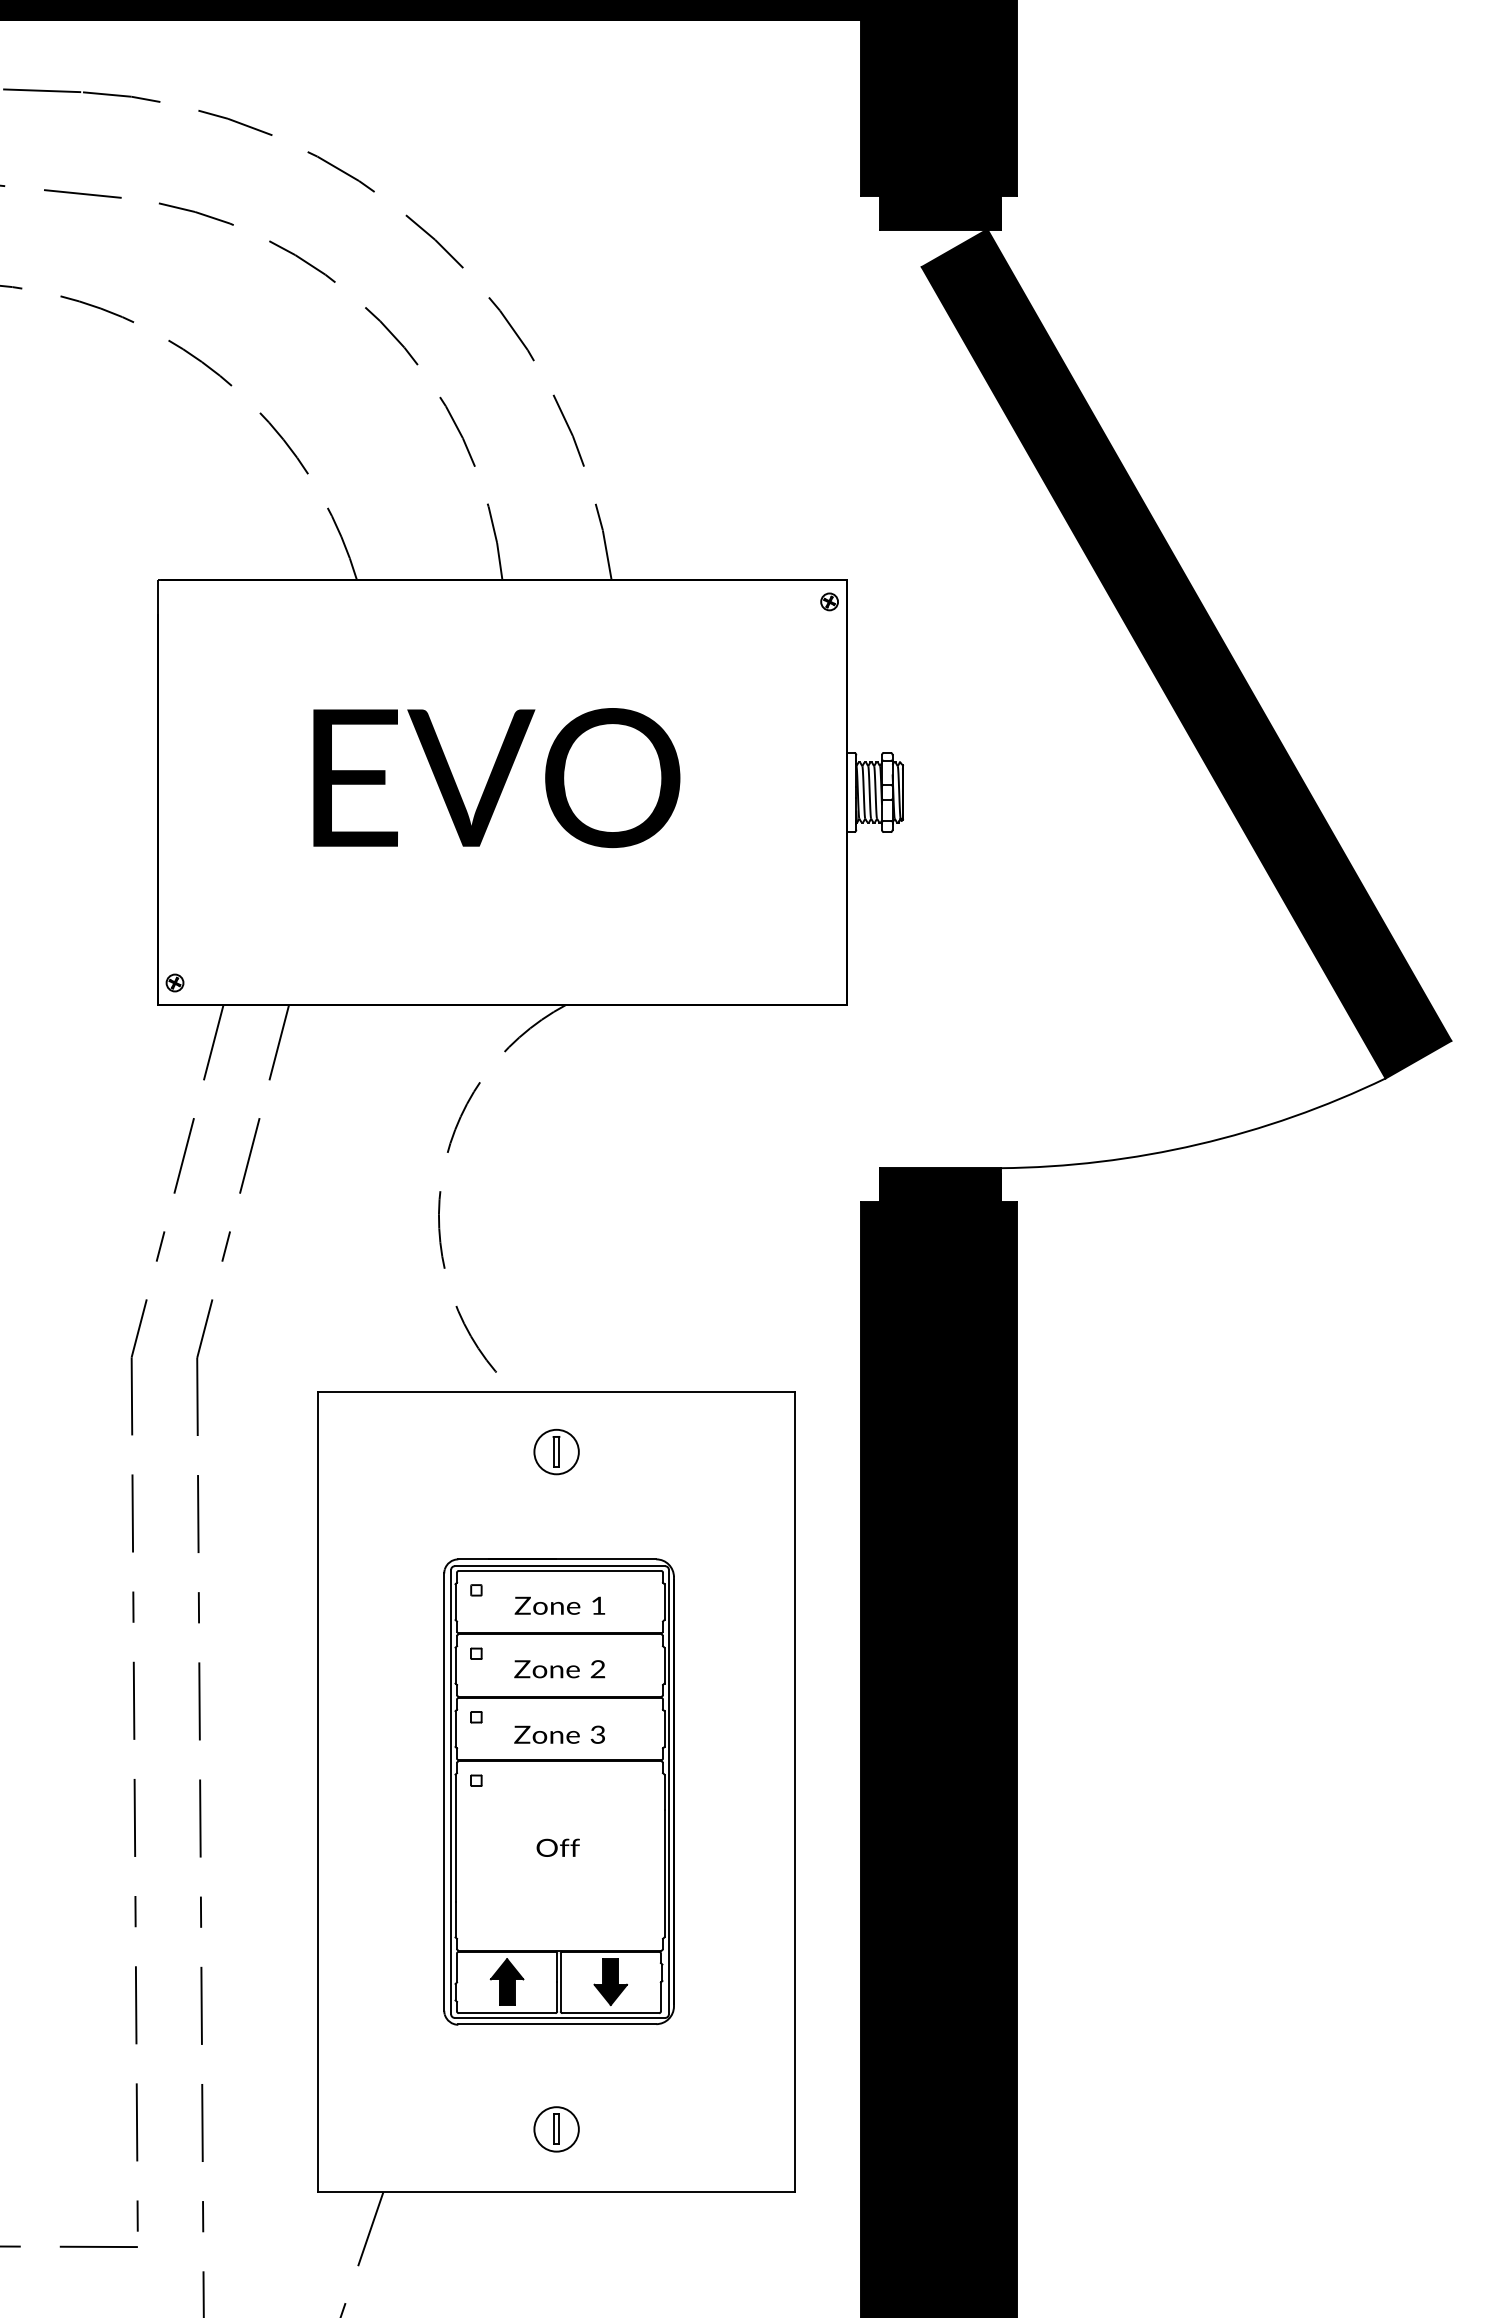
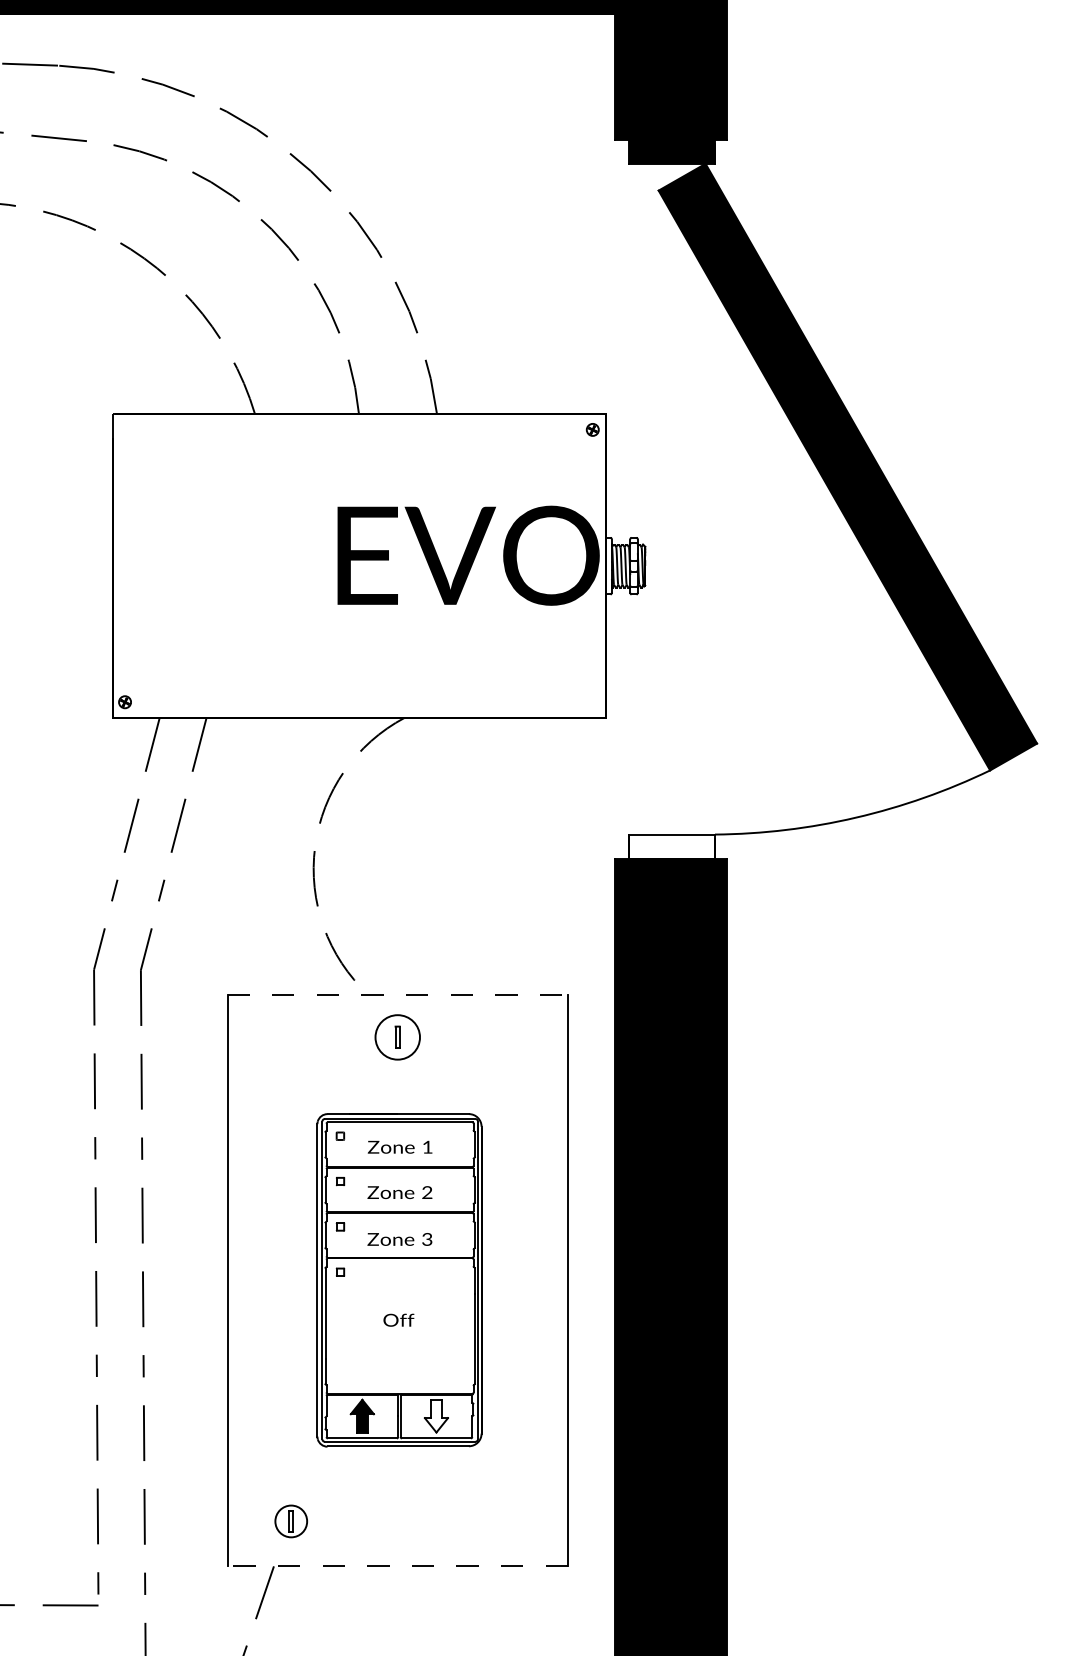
text: (496, 778) -> (468, 556), moved
fill: (939, 1184) -> (671, 846), removed
line: (557, 1392) -> (398, 994), solid -> dashed
circle: (556, 1451) -> (397, 1037), size x1.4
fill: (610, 1981) -> (436, 1415), removed
part: (556, 2129) -> (291, 1521), moved
line: (556, 2192) -> (397, 1566), solid -> dashed

